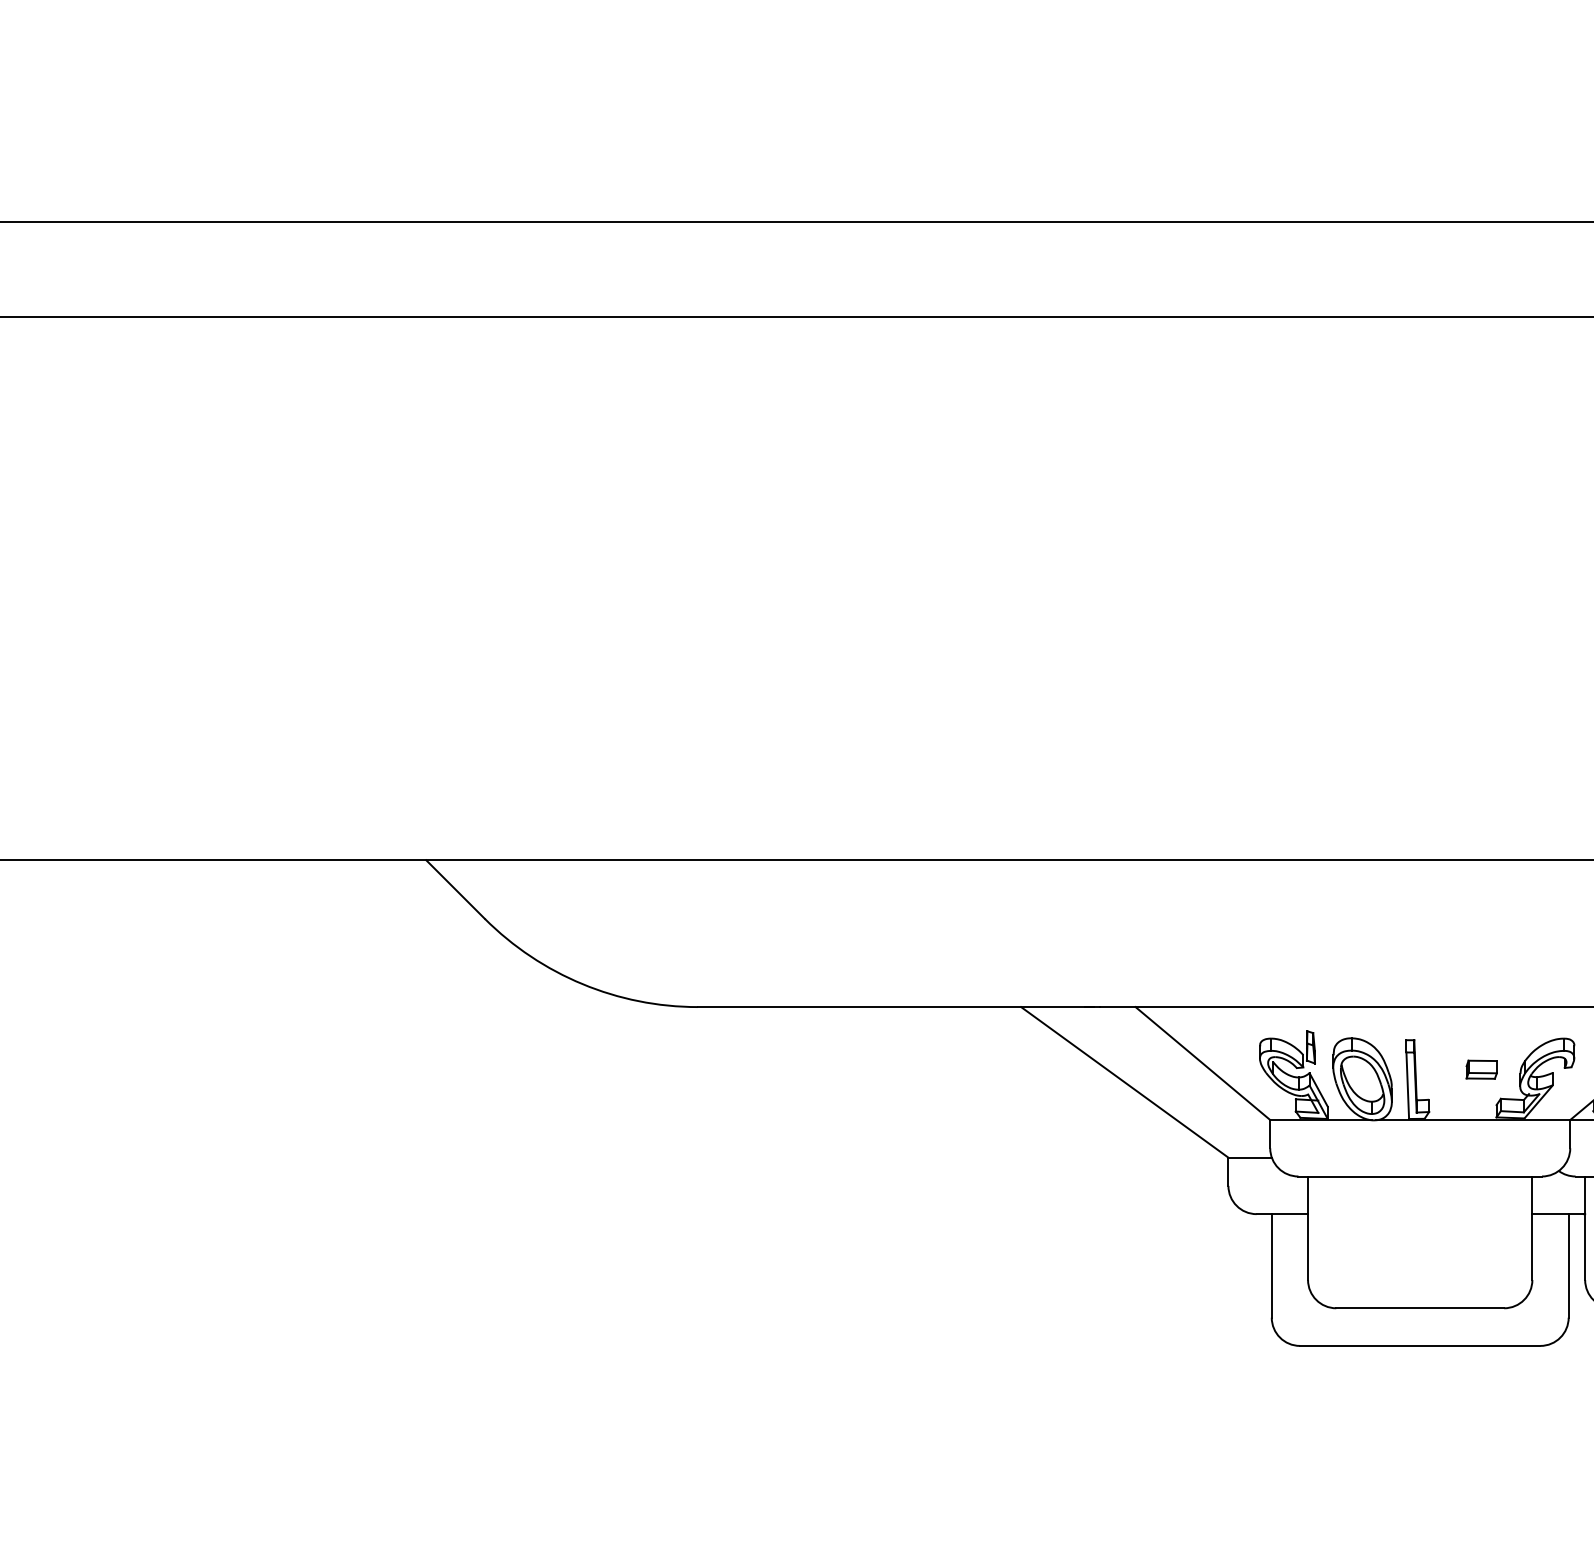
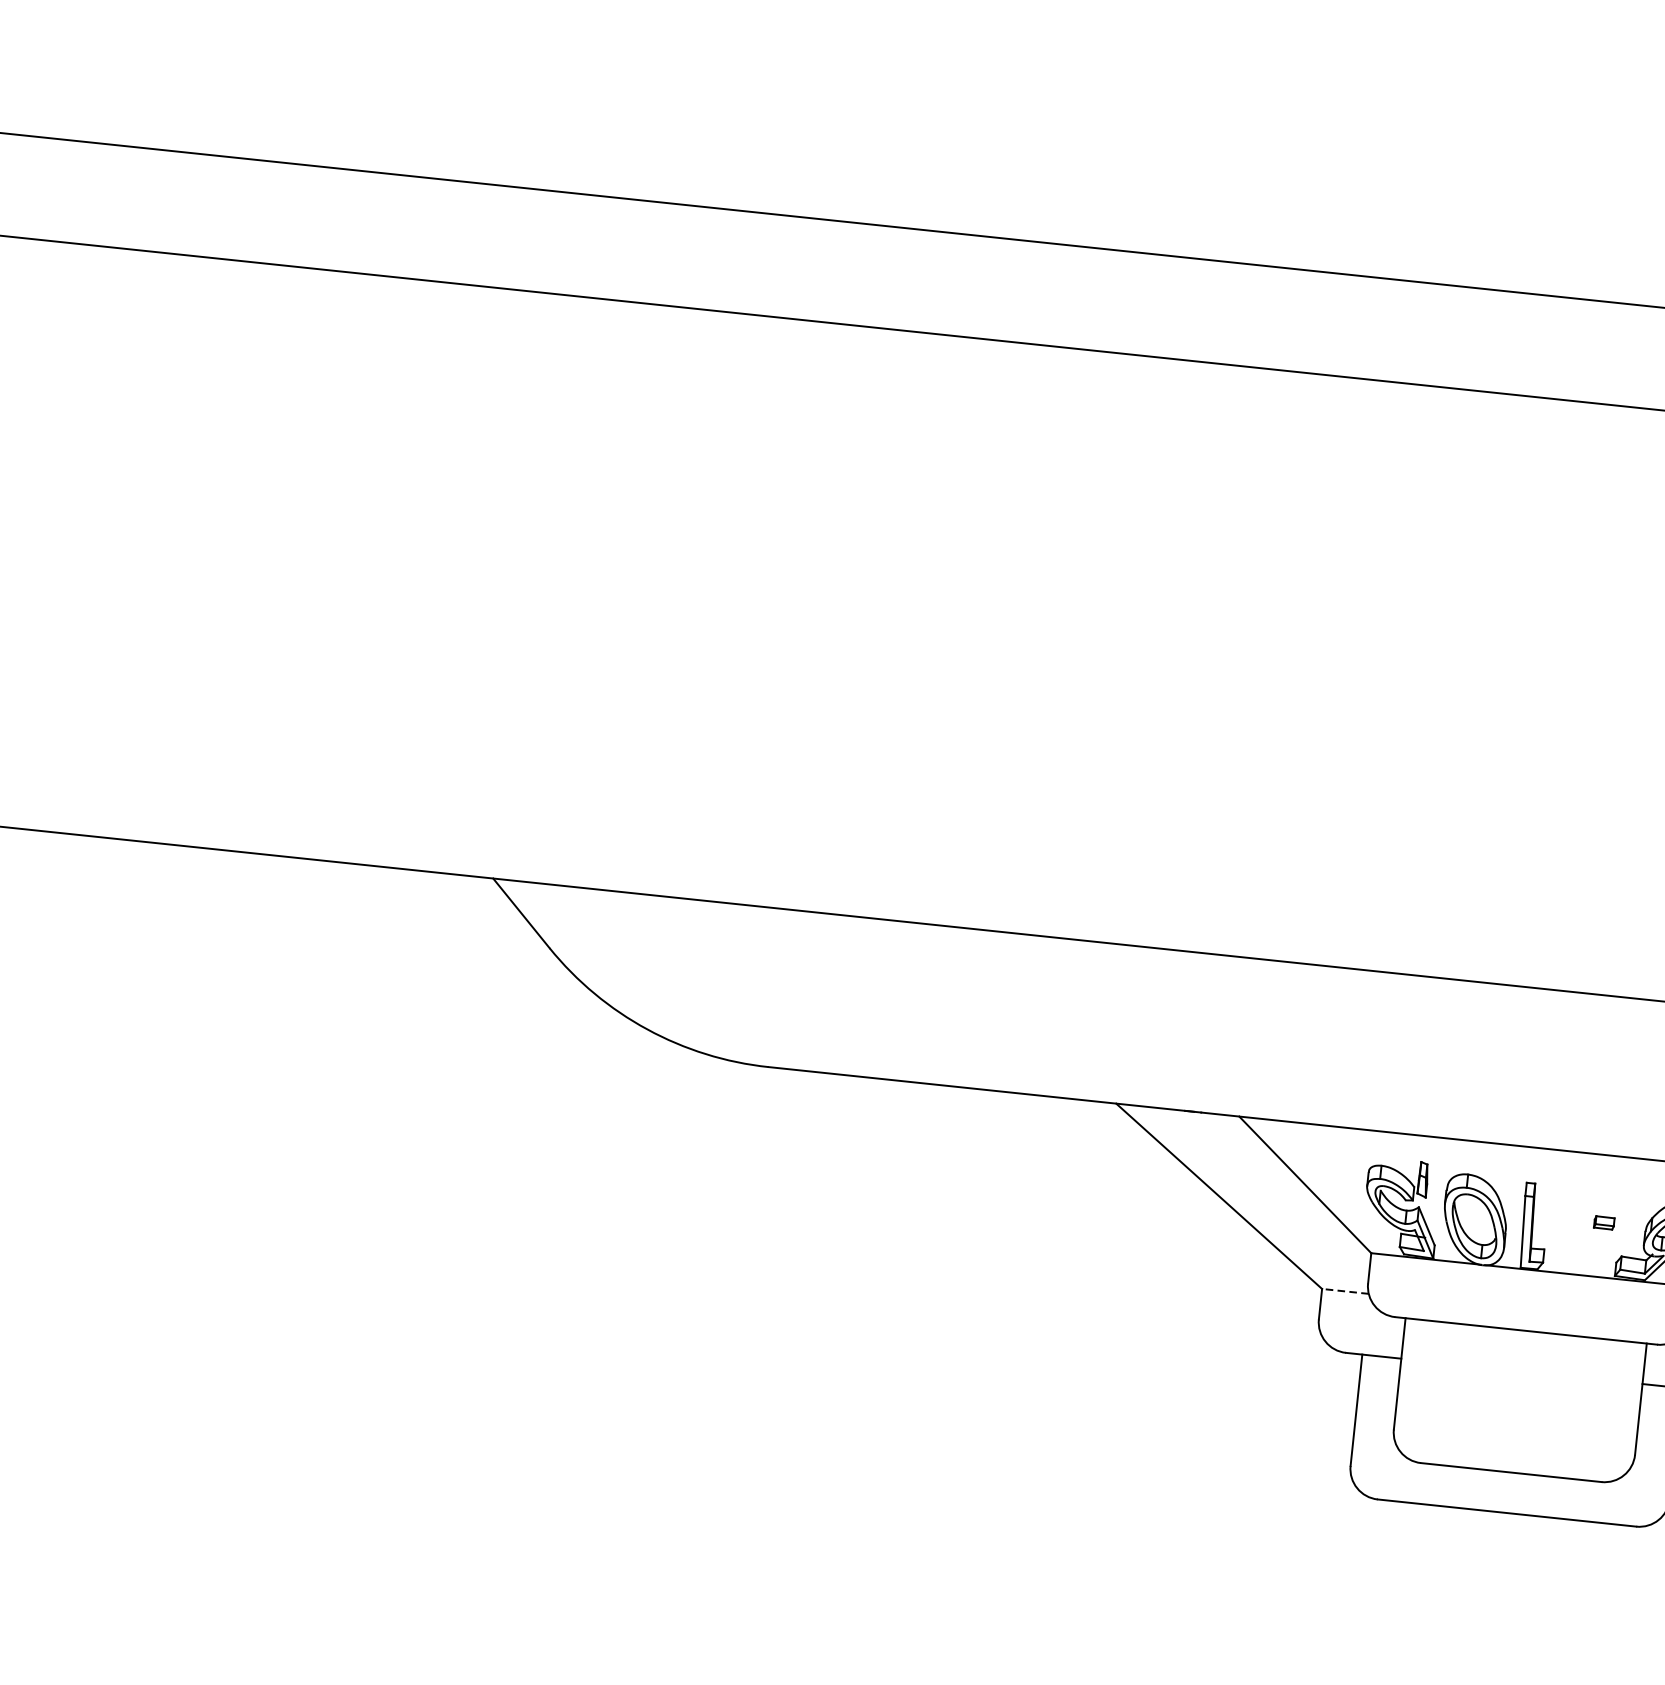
part: (1481, 1069) -> (1604, 1222), size x0.6
line: (1250, 1157) -> (1345, 1291), solid -> dashed

